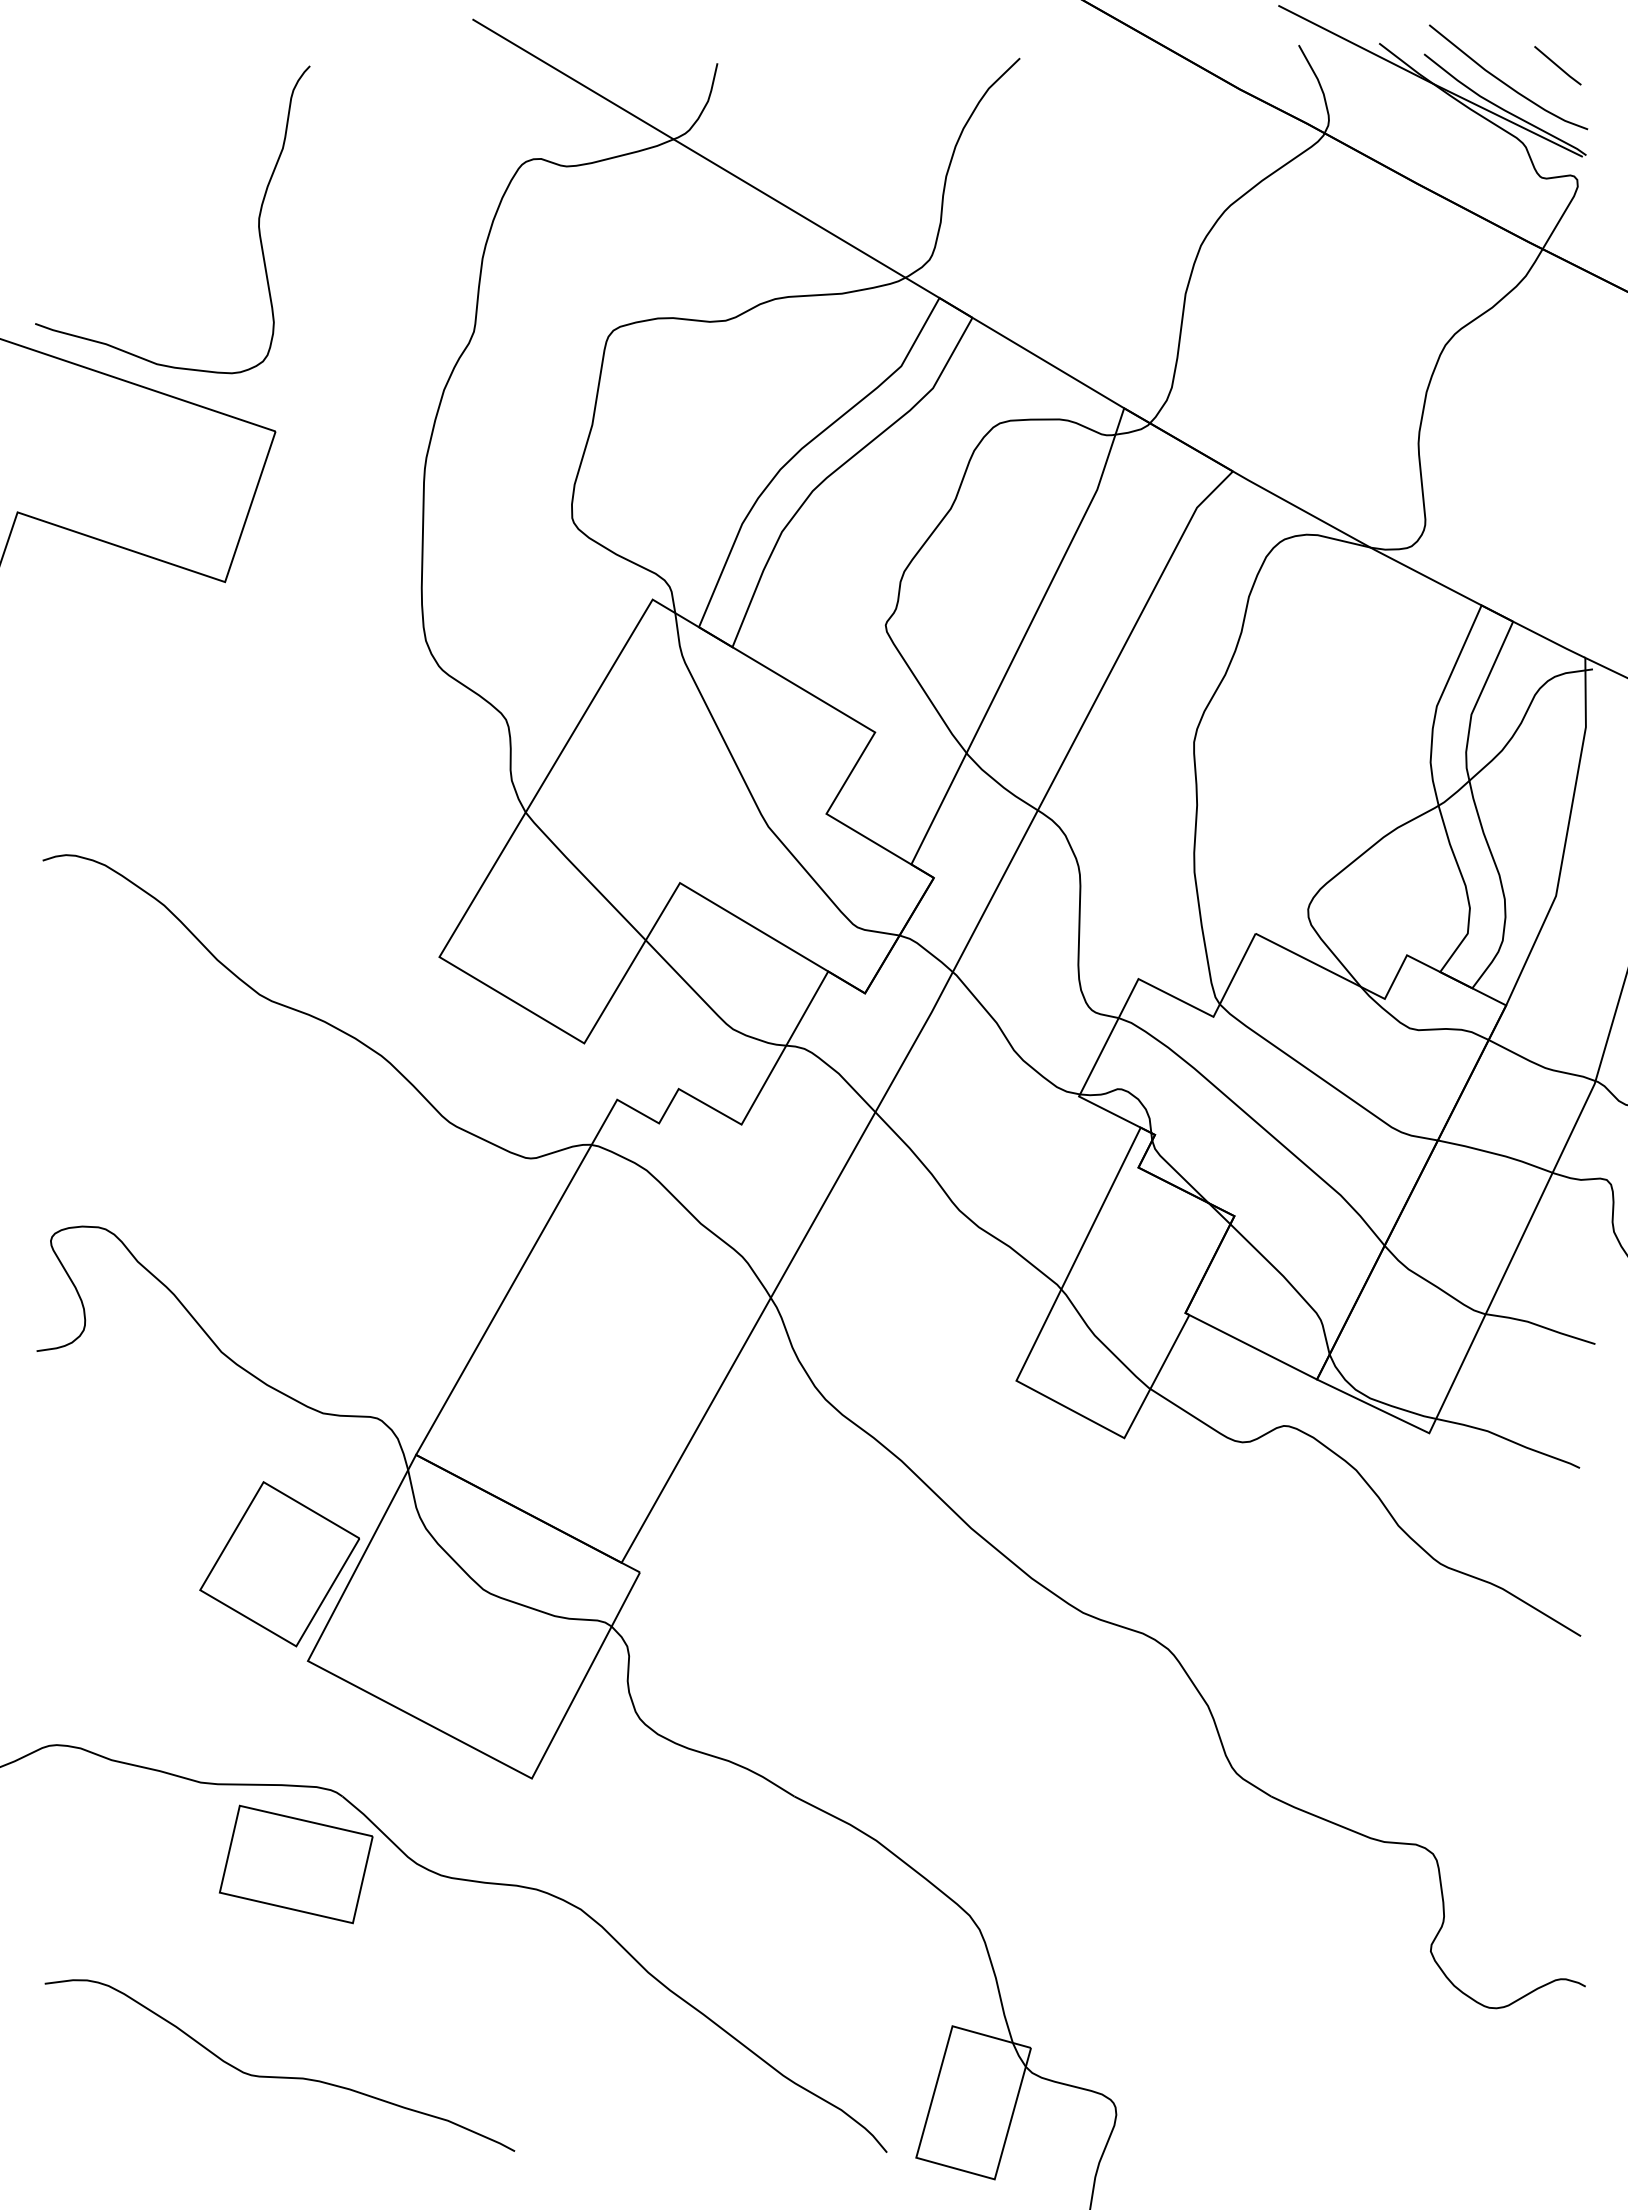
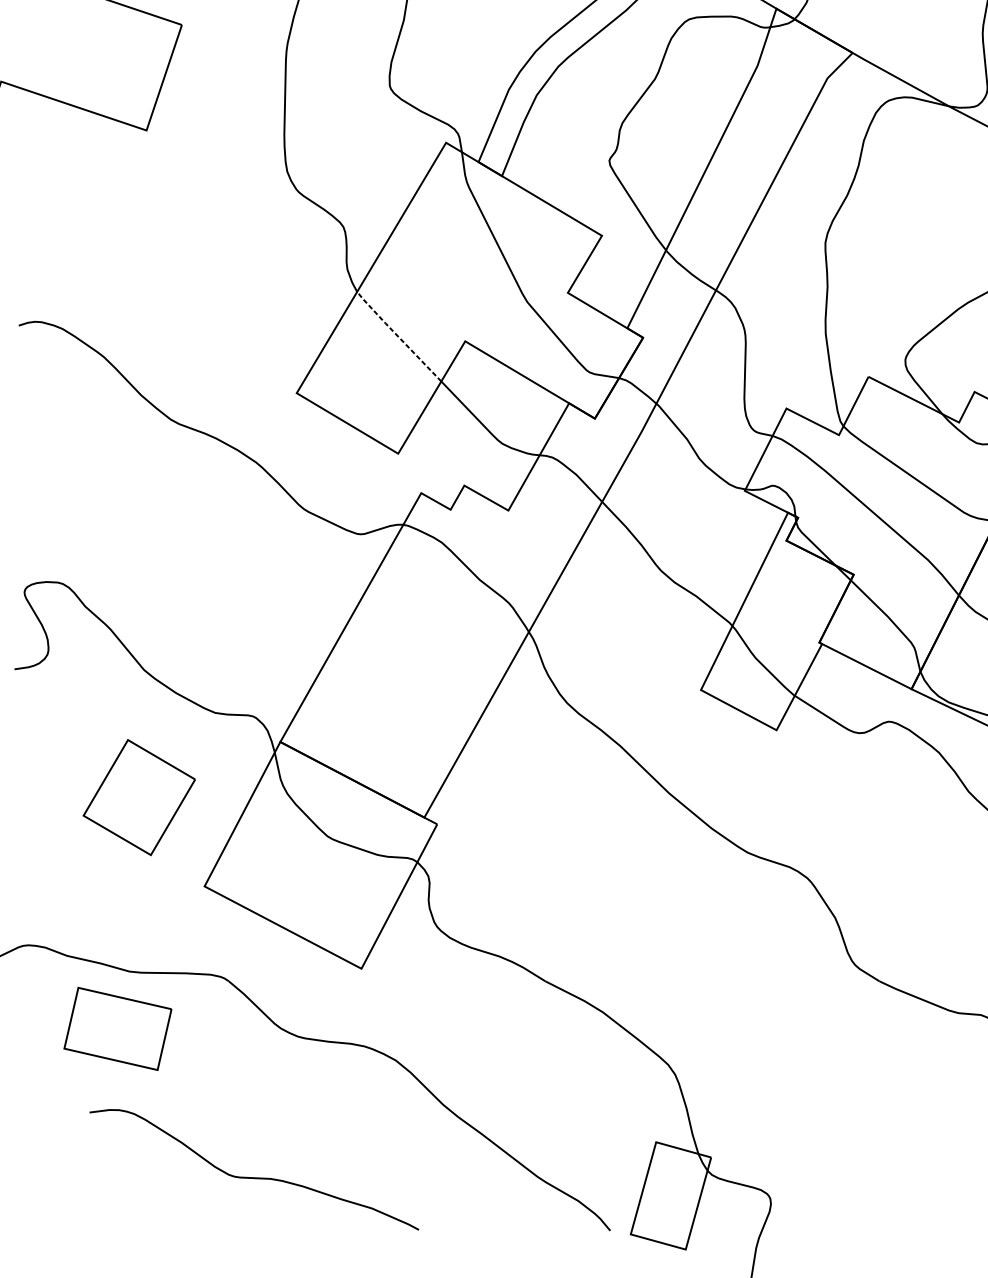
line: (583, 875) -> (397, 336), solid -> dashed
part: (279, 1564) -> (139, 797), moved
part: (296, 1864) -> (118, 1028), moved
curve: (279, 2076) -> (254, 1177), moved

